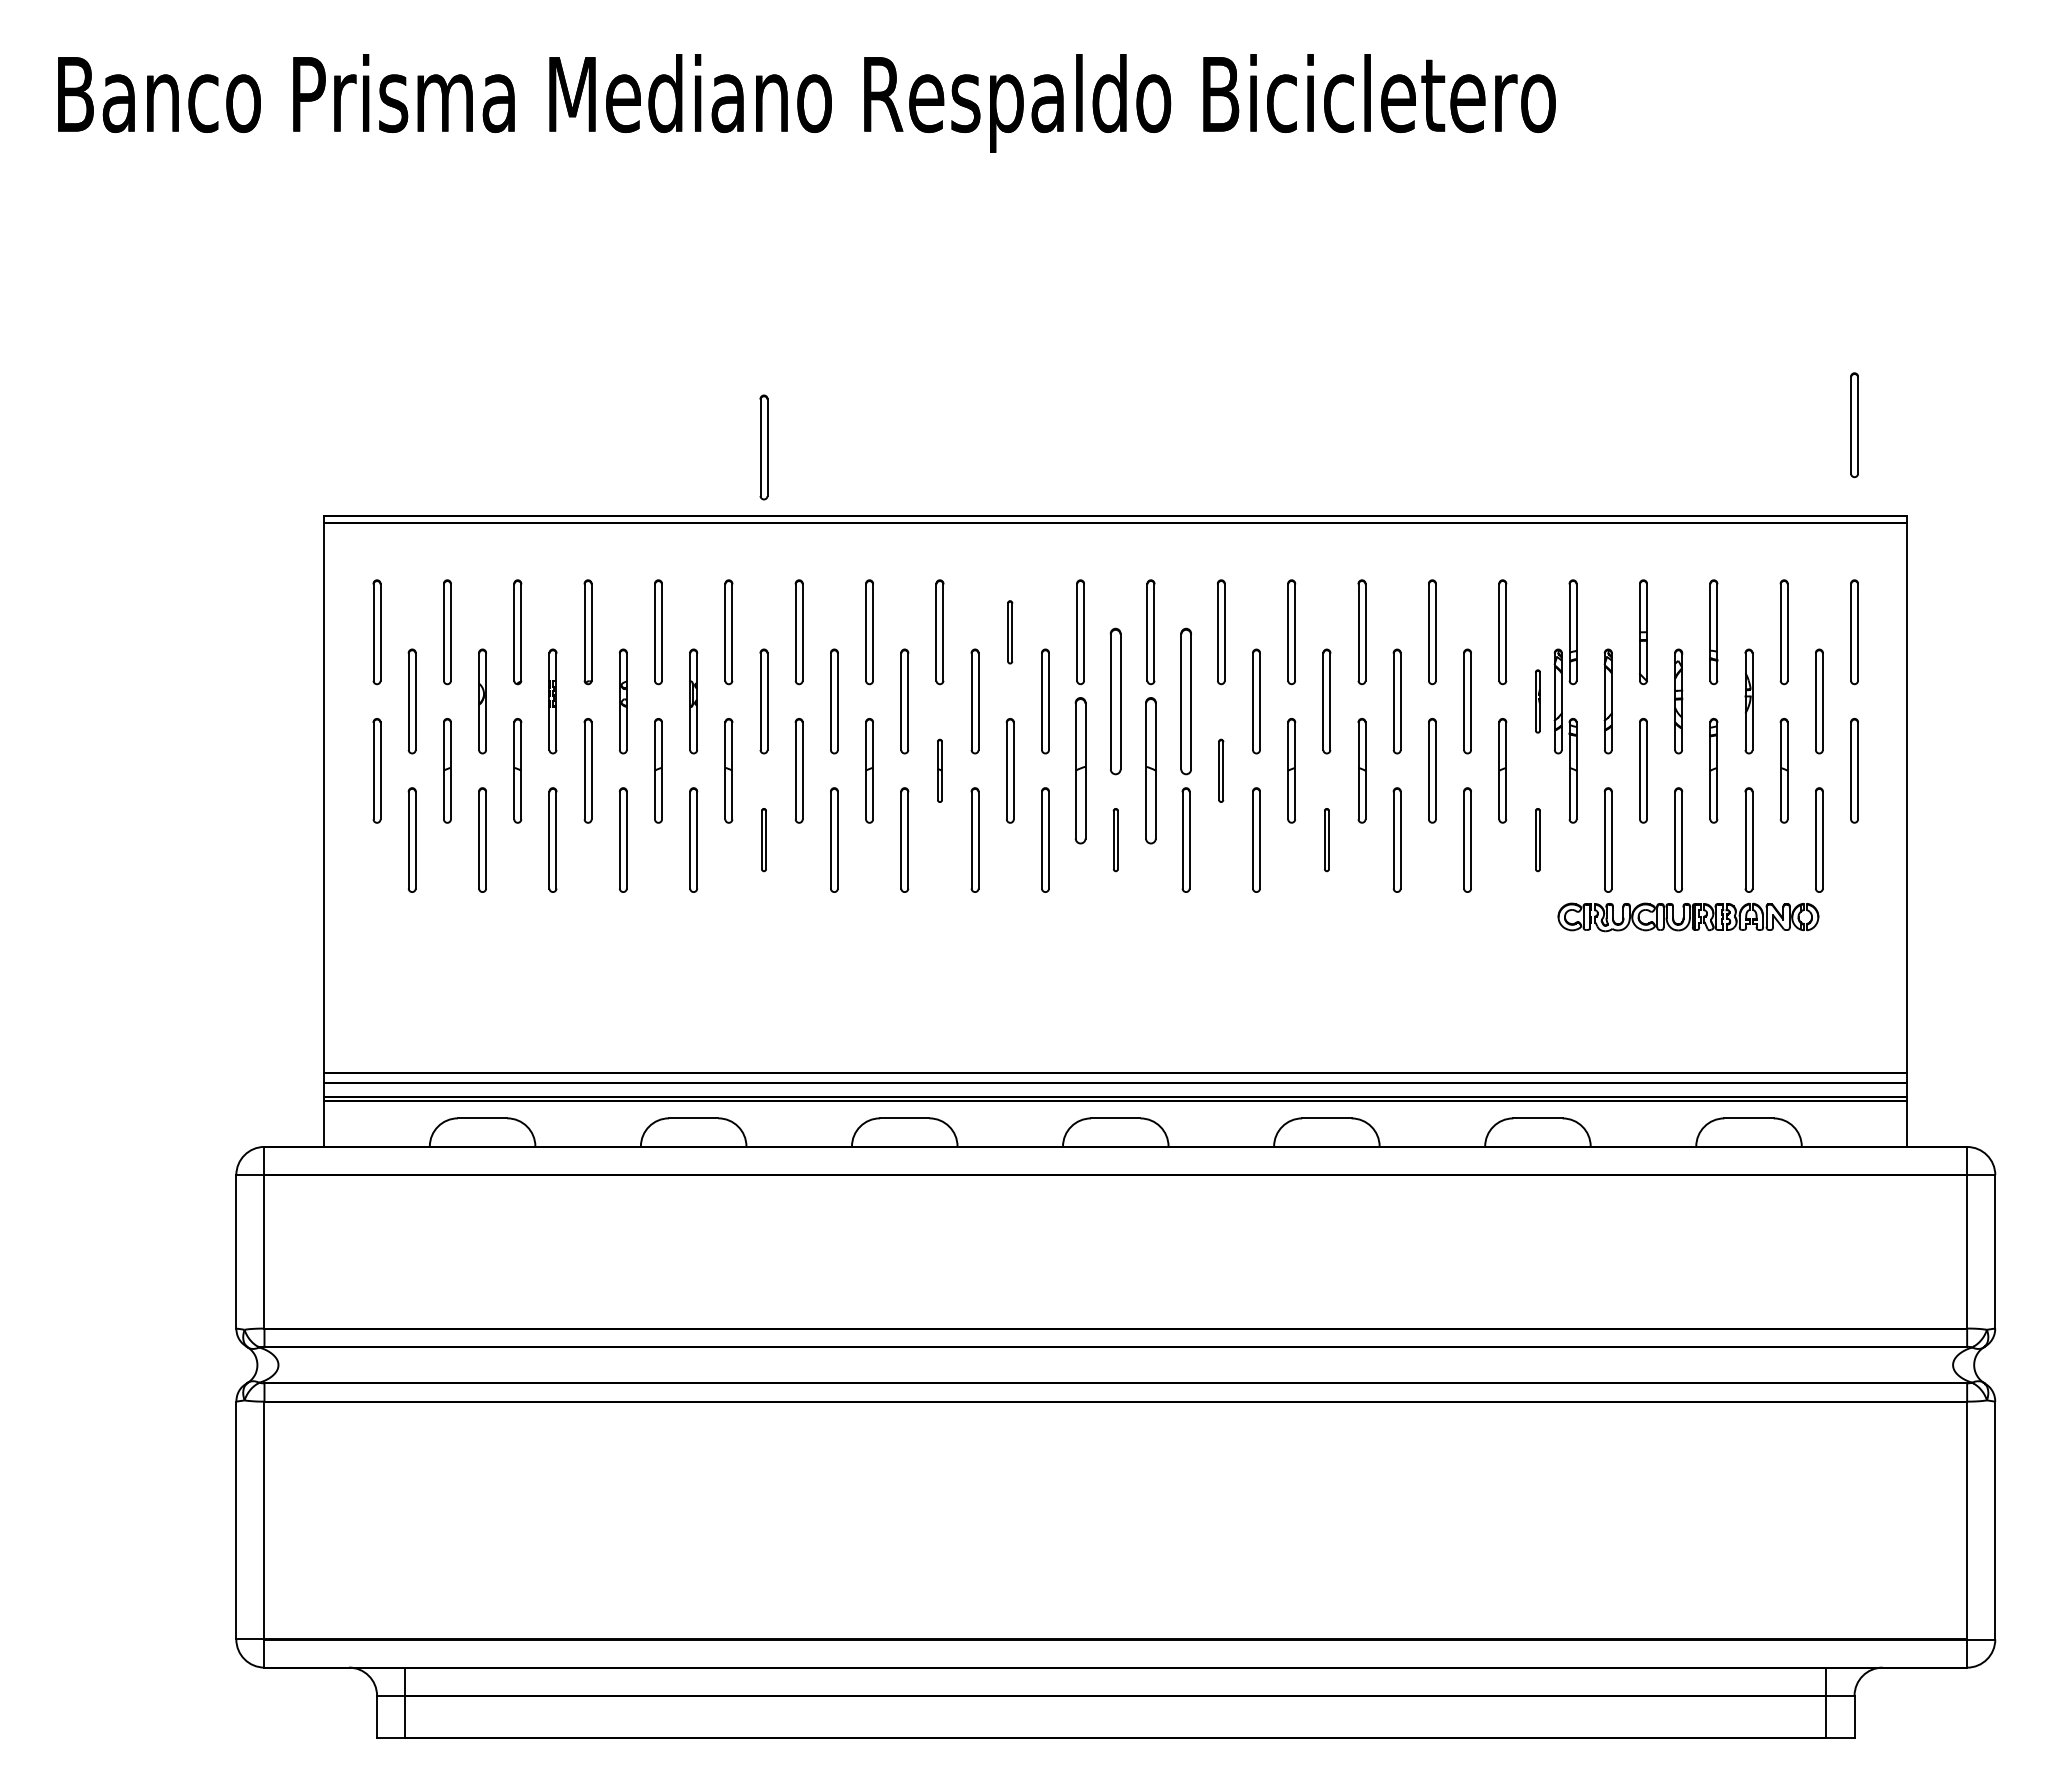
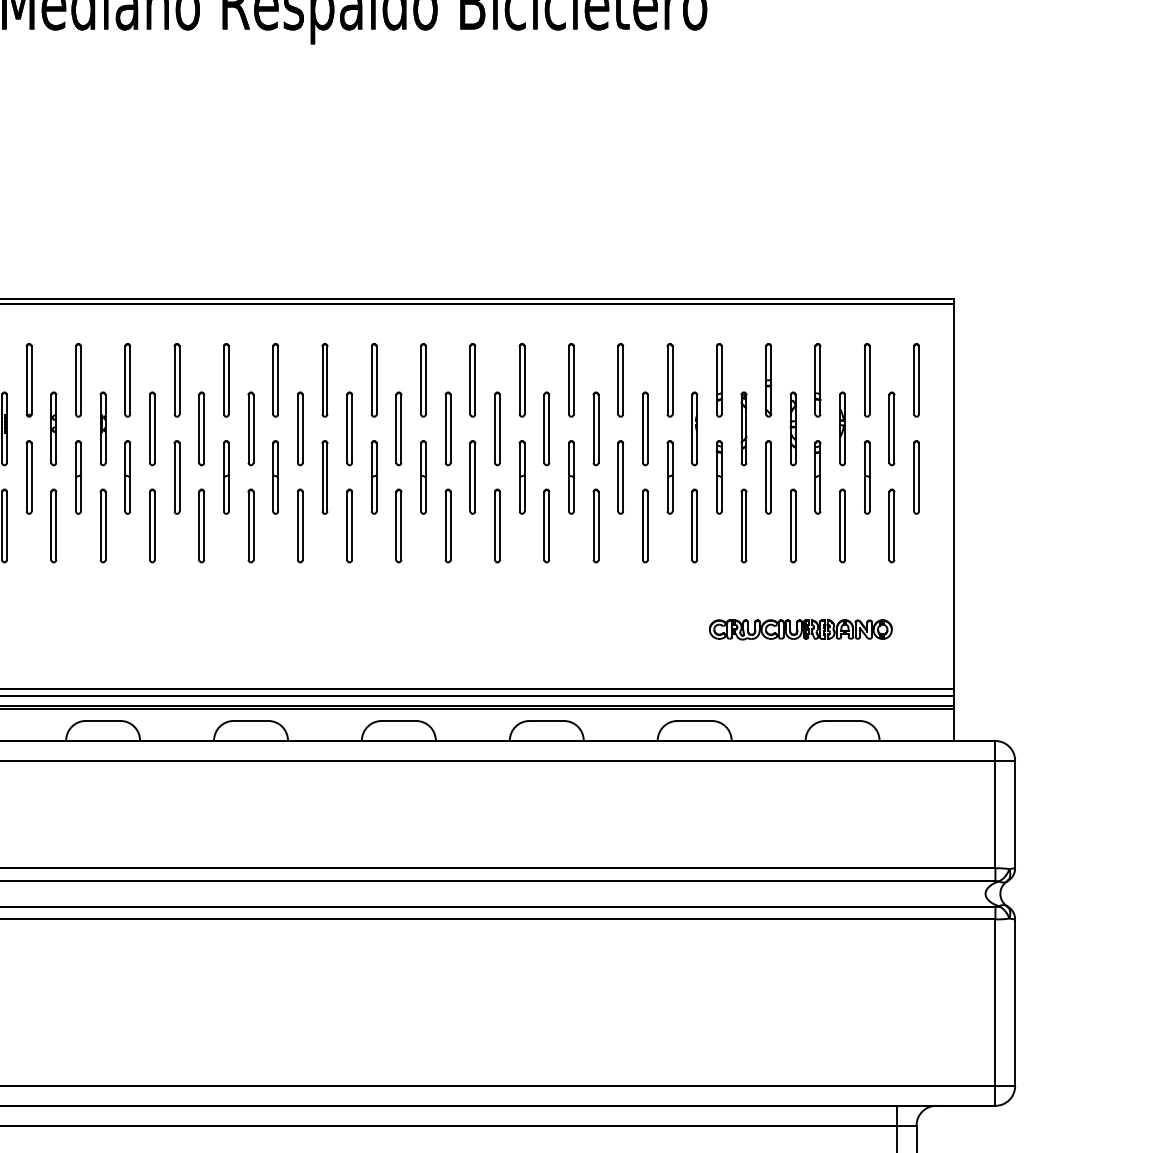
part: (1854, 425) -> (916, 235), removed
part: (763, 447) -> (152, 250), removed
part: (1009, 632) -> (324, 380), size x1.67
part: (1115, 701) -> (398, 428), size x0.71
part: (1185, 701) -> (447, 428), size x0.71
part: (1537, 701) -> (694, 428), size x1.67
part: (1557, 701) -> (708, 428), removed
part: (939, 770) -> (275, 477), size x1.67
part: (1080, 770) -> (374, 477), size x0.71
part: (1150, 770) -> (423, 477), size x0.71
part: (1220, 770) -> (472, 477), size x1.67
part: (763, 839) -> (152, 525), size x1.67
part: (1115, 839) -> (398, 525), size x1.67
part: (1326, 839) -> (546, 525), size x1.67
part: (1537, 839) -> (694, 525), size x1.67
part: (1688, 917) -> (800, 629), moved

